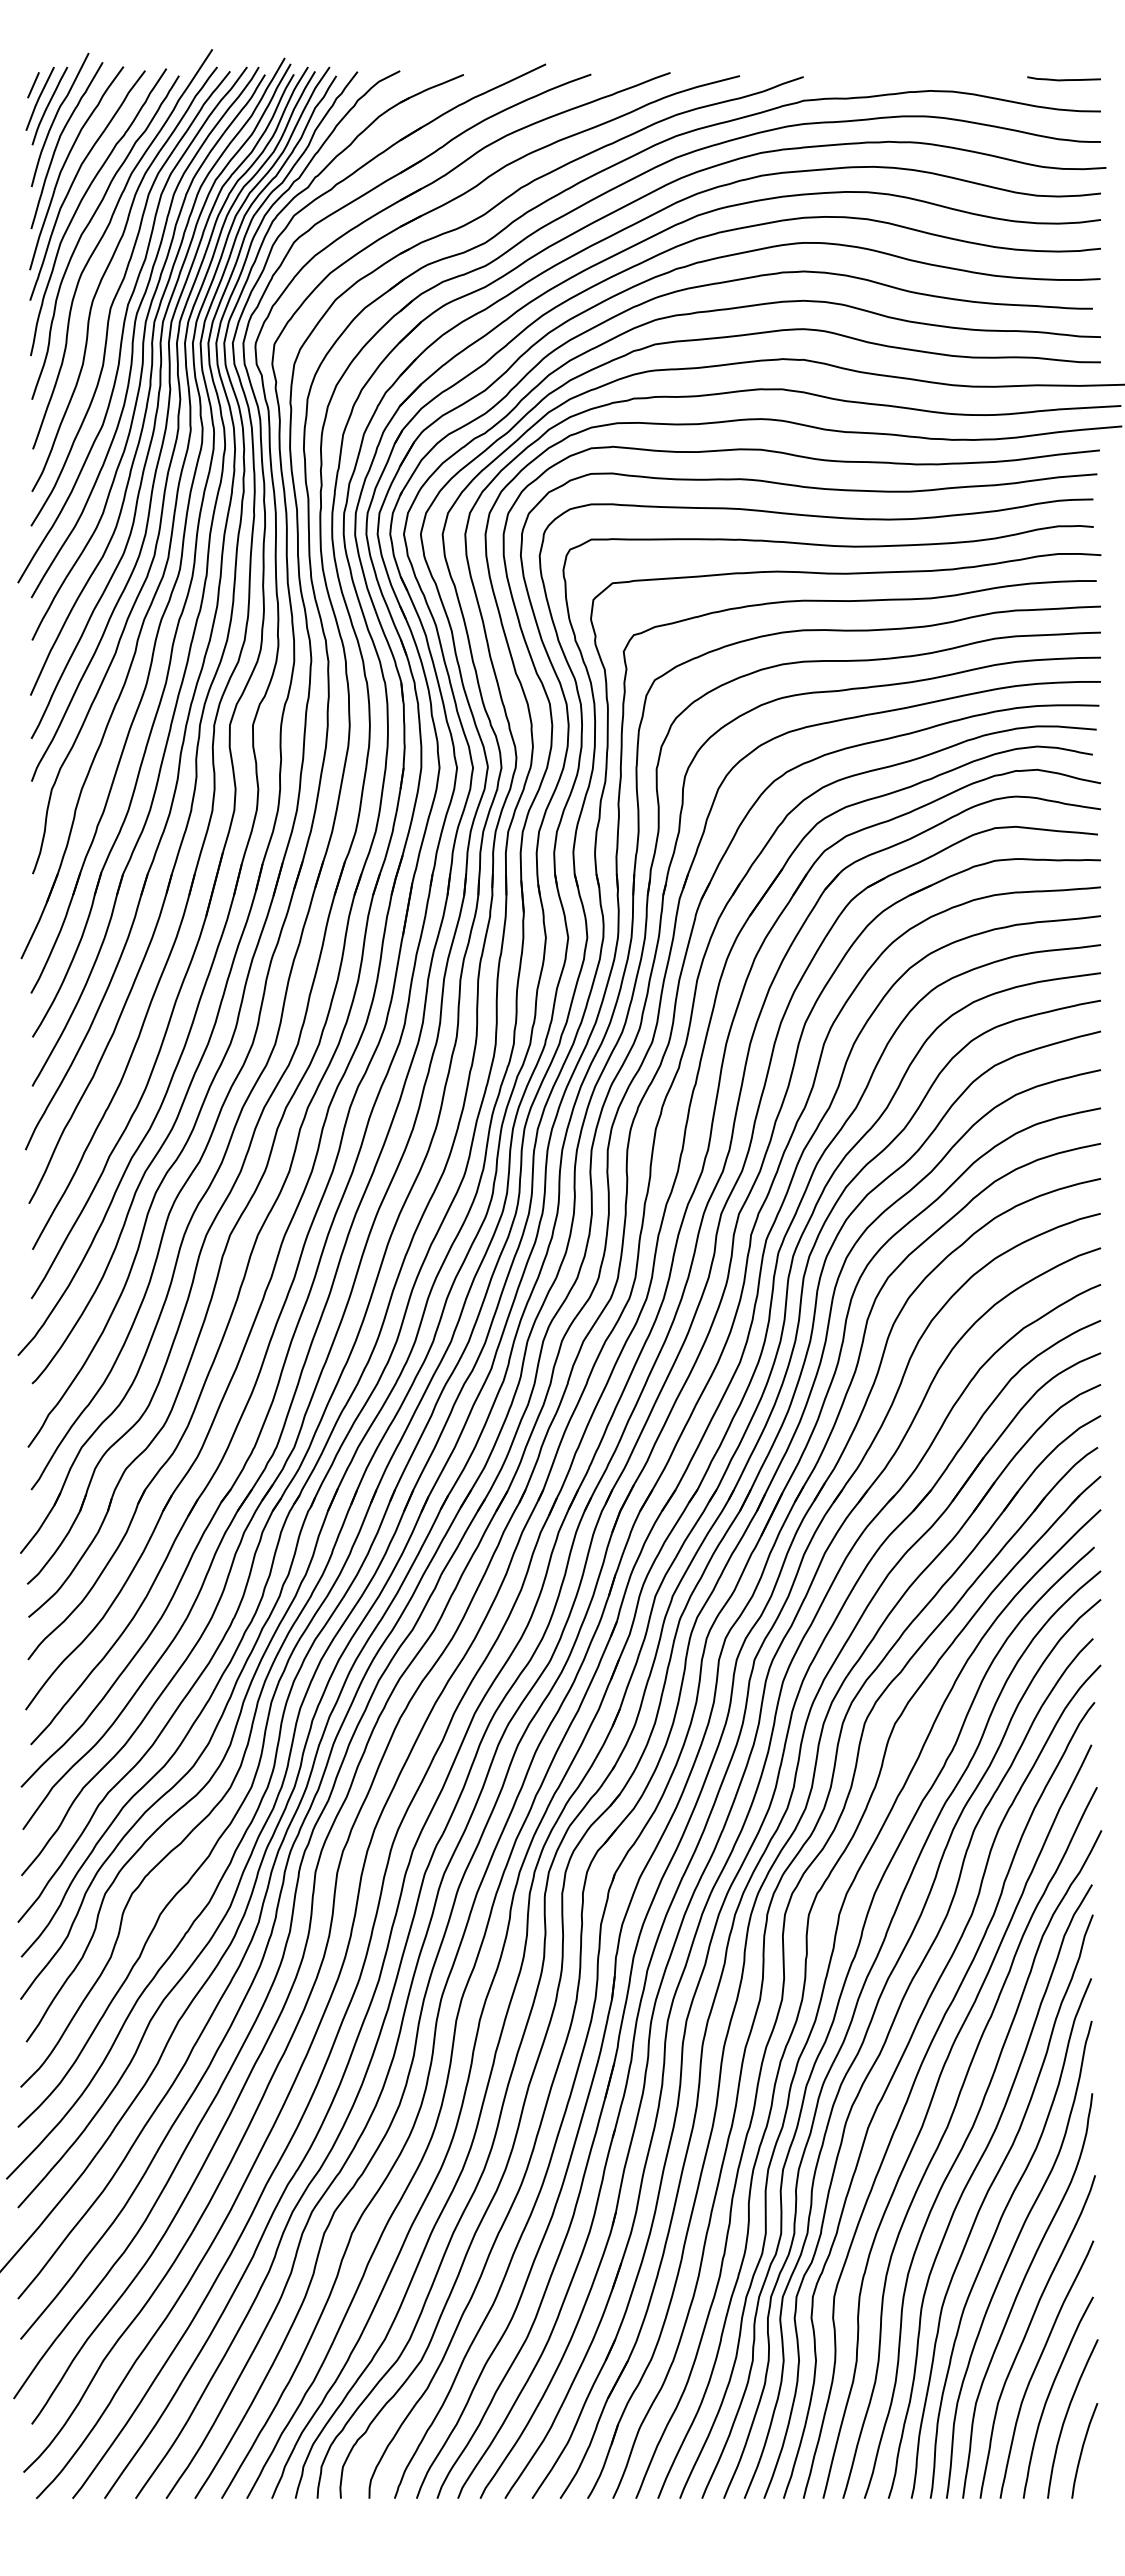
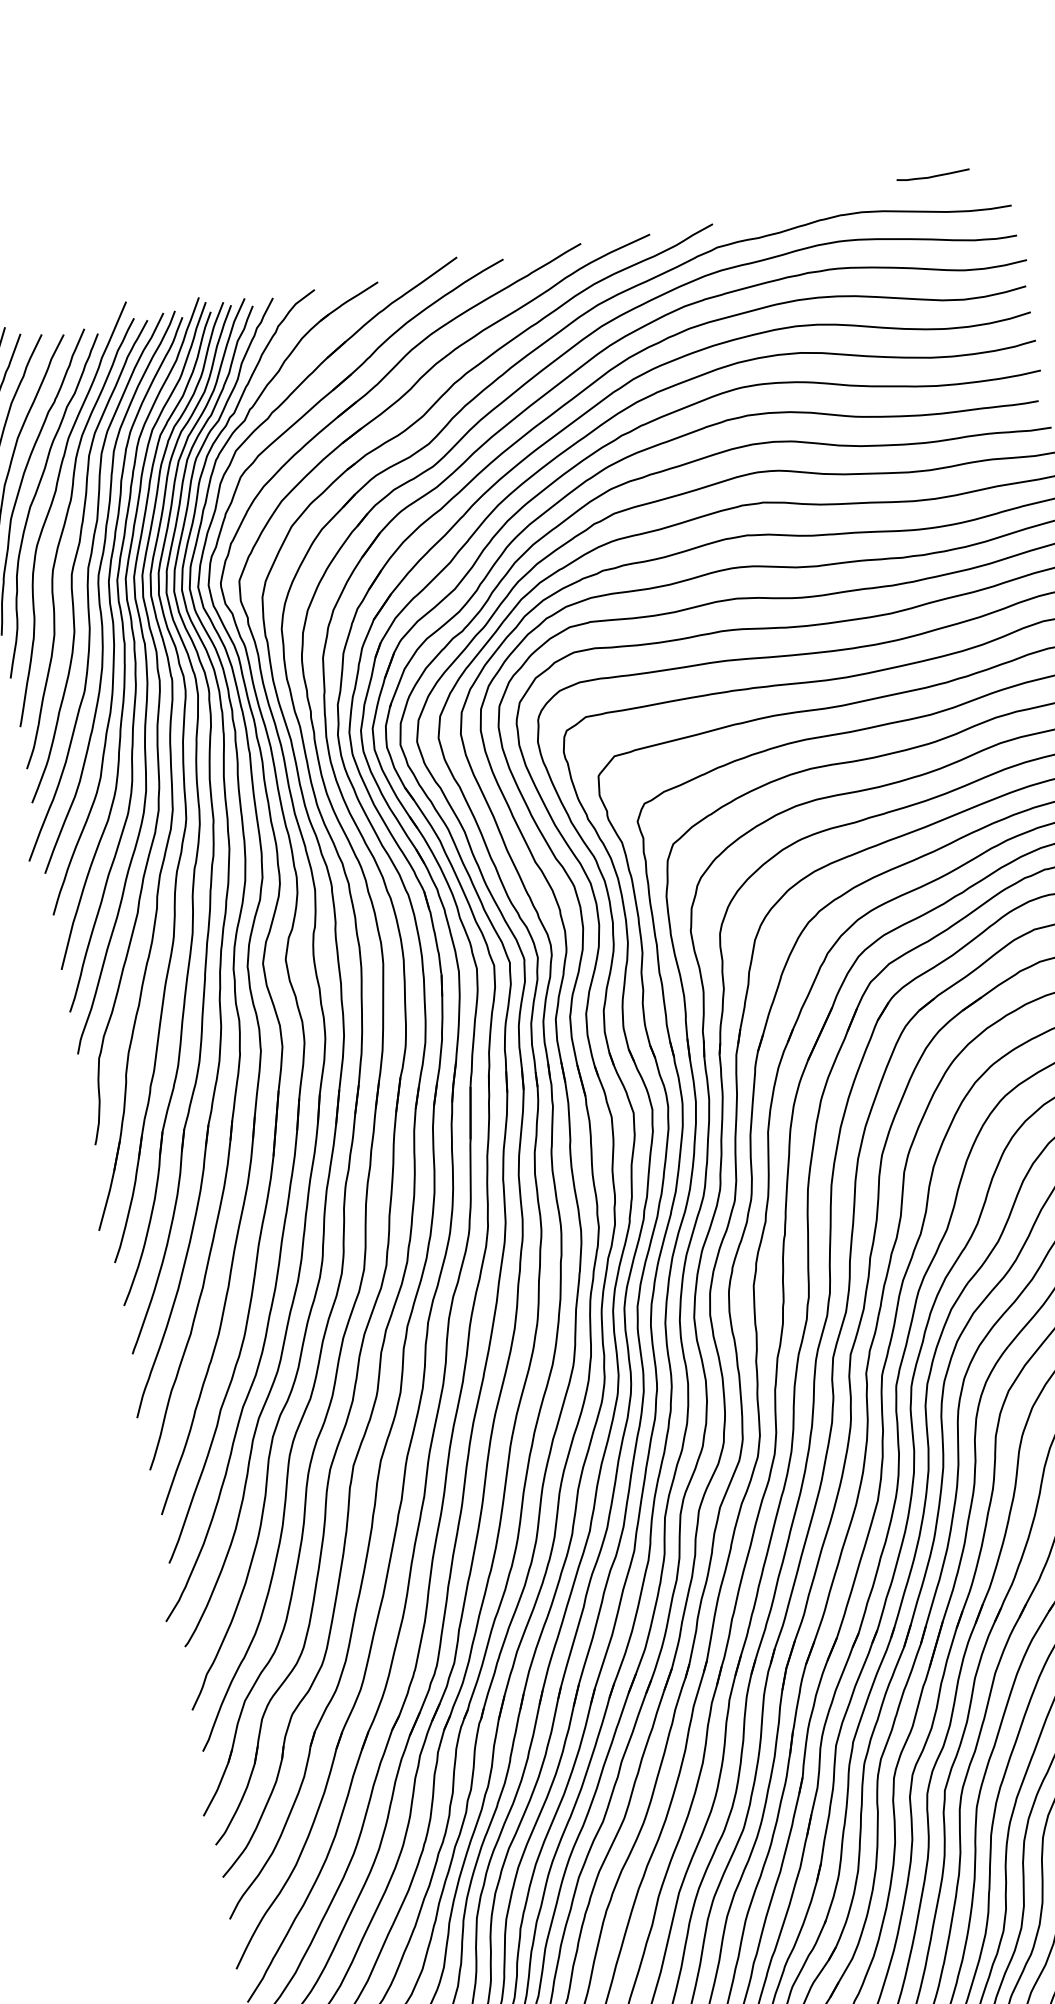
curve: (1063, 79) -> (932, 176), moved

